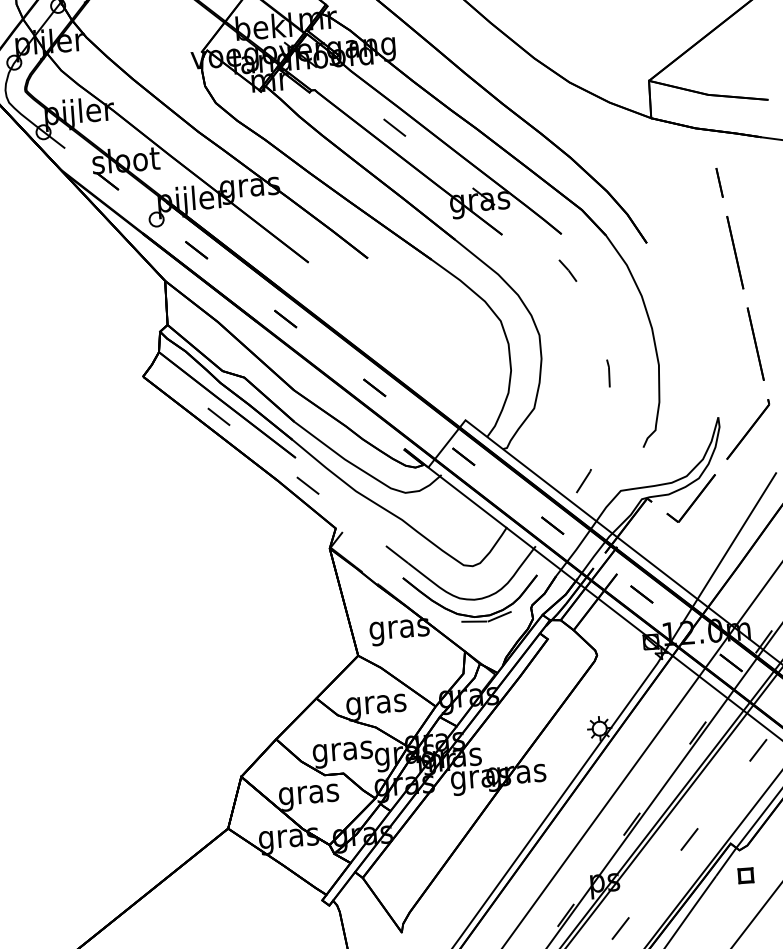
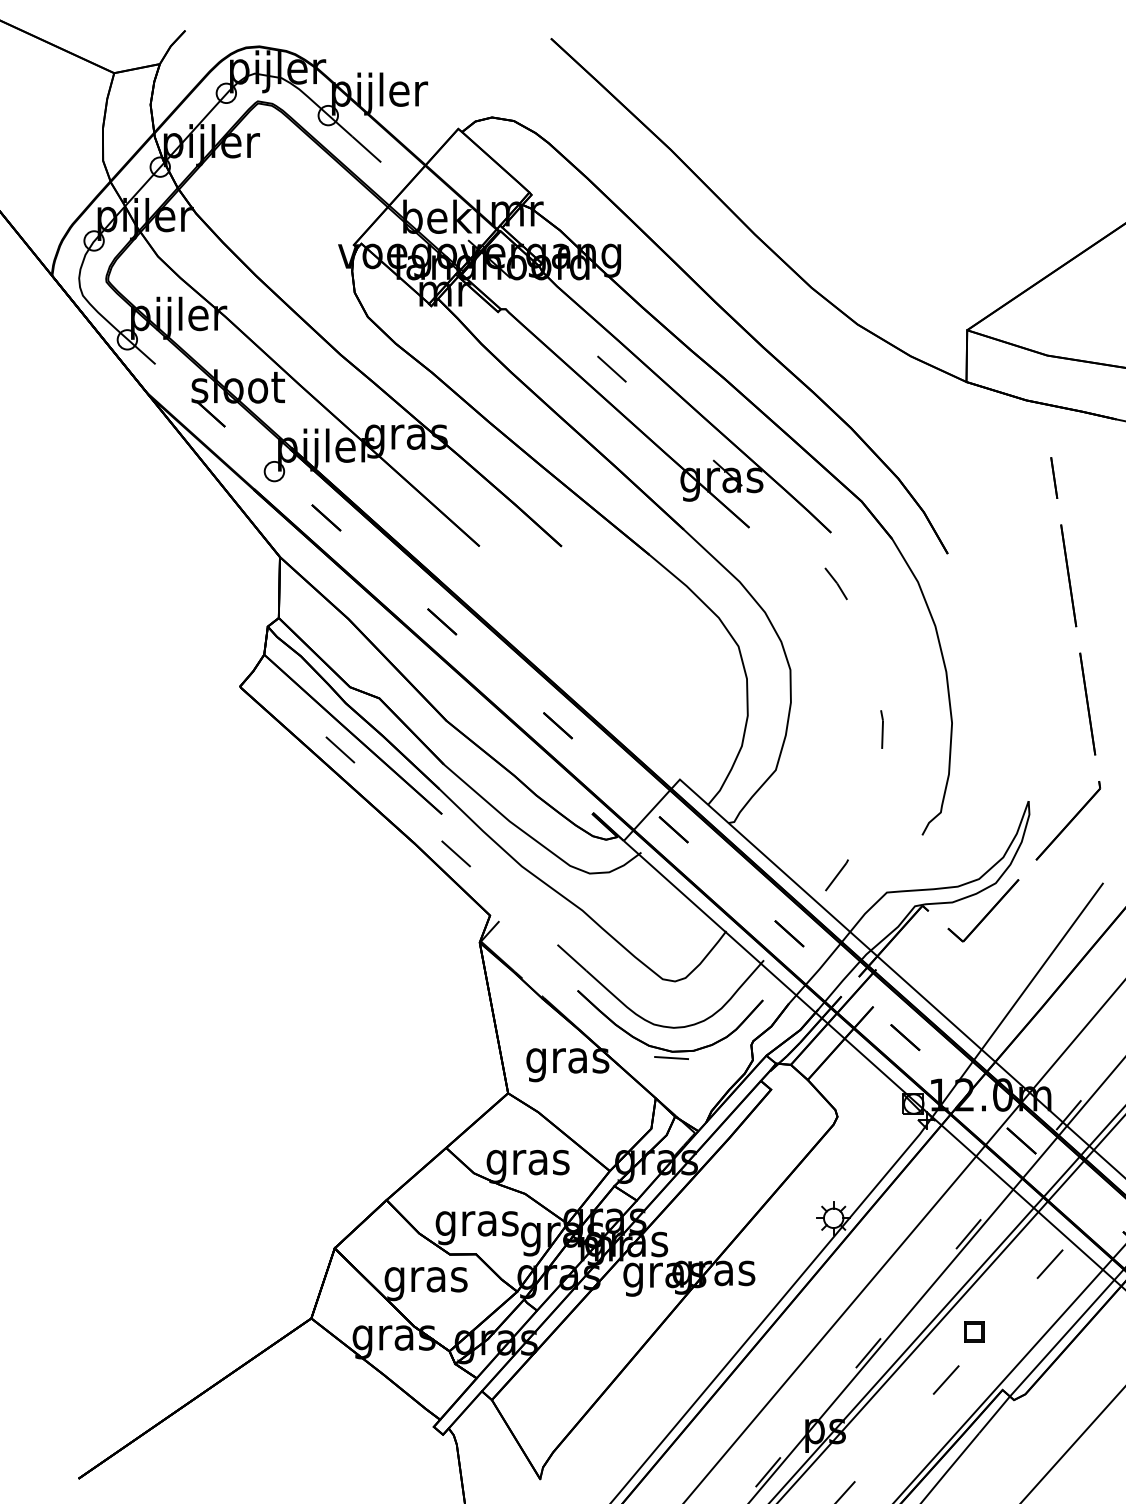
line: (499, 616) -> (706, 1053), removed
part: (746, 875) -> (974, 1331), moved

